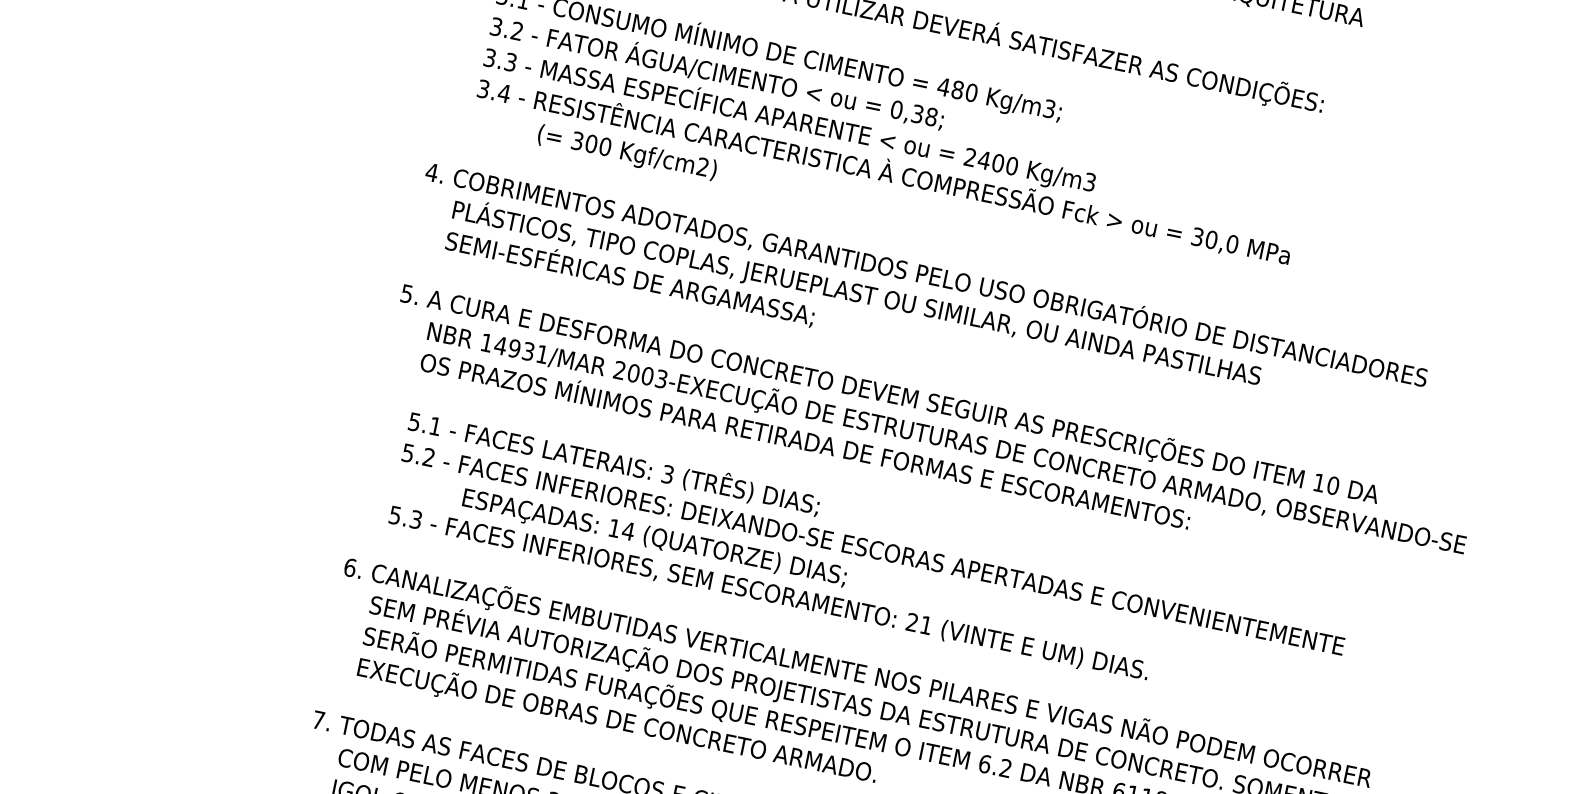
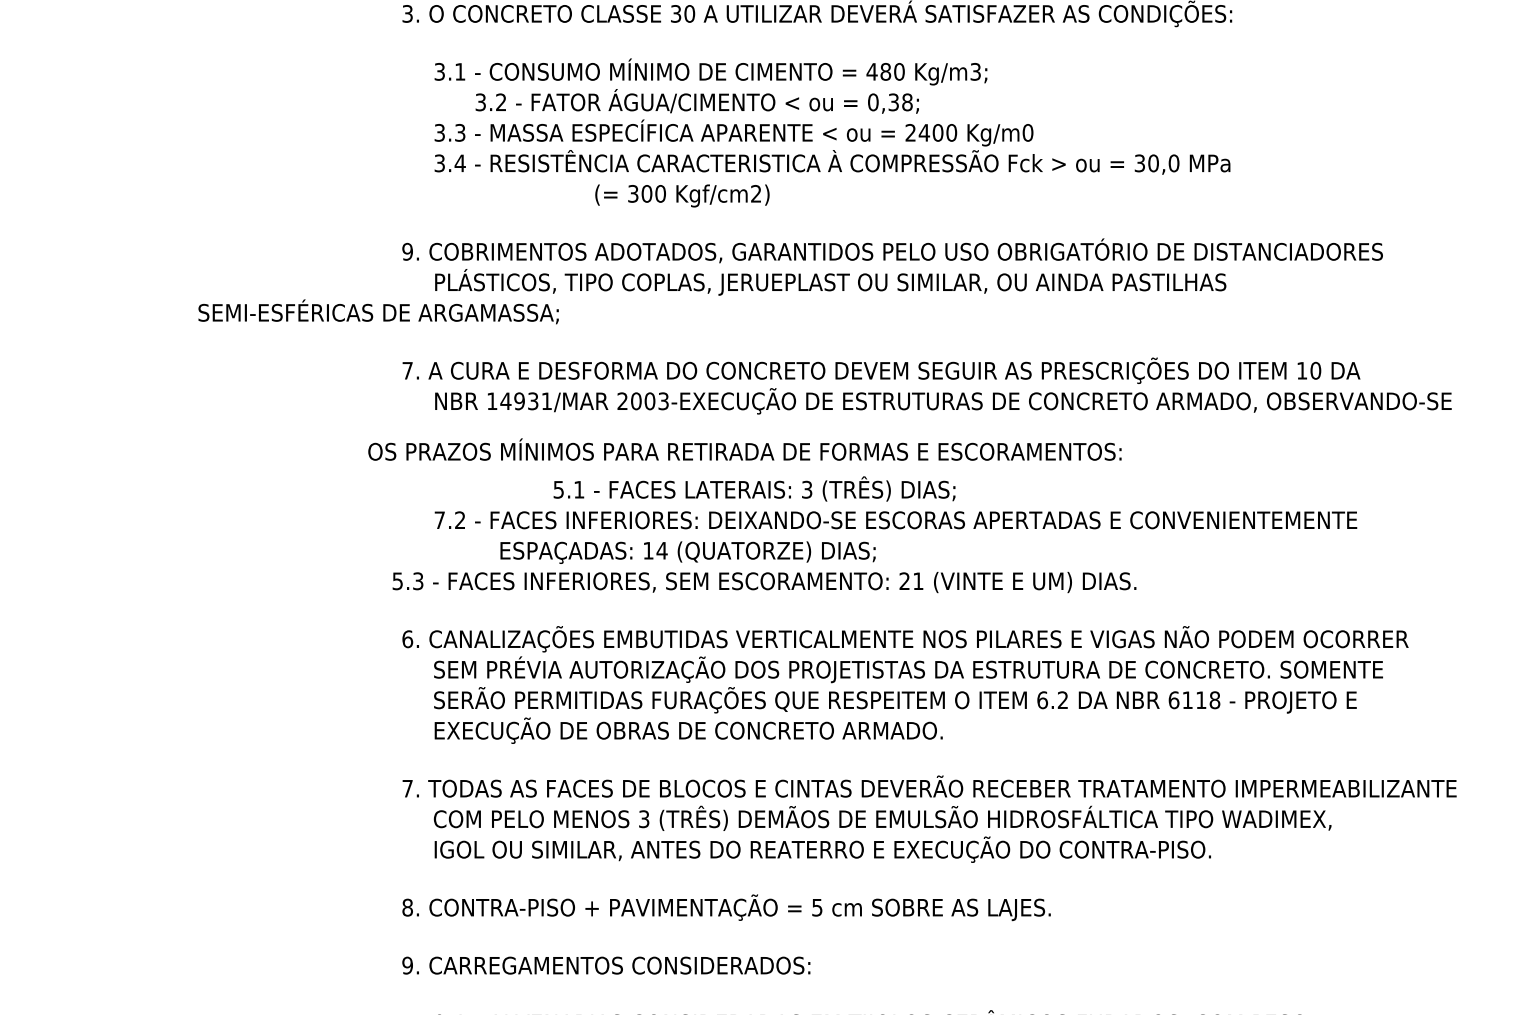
text: (716, 71) -> (696, 101), moved
text: (627, 153) -> (682, 195), moved
text: (431, 172) -> (407, 251), 4. -> 9.
text: (1089, 181) -> (1027, 132), Kg/m3 -> Kg/m0
text: (630, 277) -> (378, 311), moved
text: (406, 293) -> (407, 370), 5. -> 7.
text: (805, 438) -> (744, 449), moved
text: (407, 453) -> (439, 520), 5.2 -> 7.2
text: (614, 462) -> (754, 488), moved
text: (769, 594) -> (764, 582), moved

